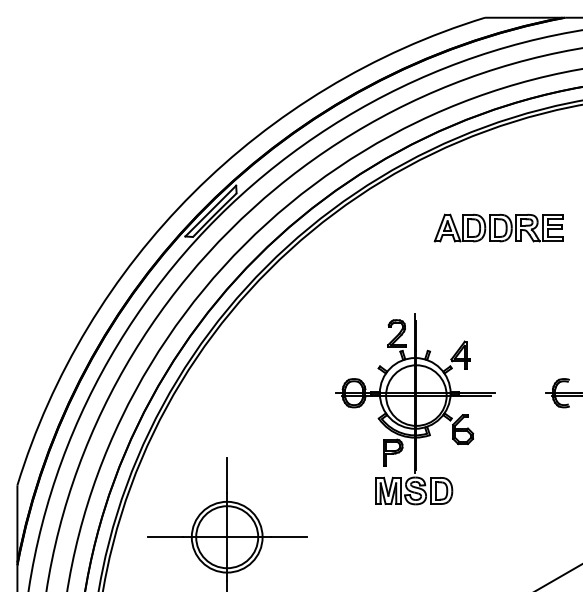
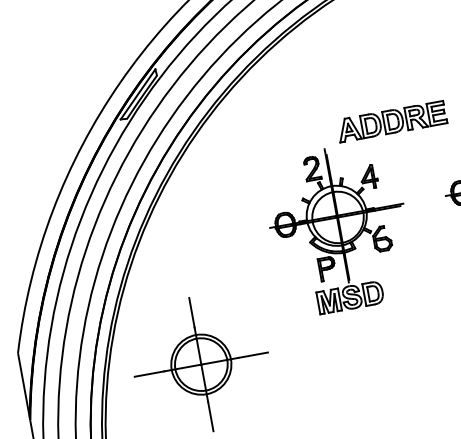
part: (498, 227) -> (391, 121), moved

